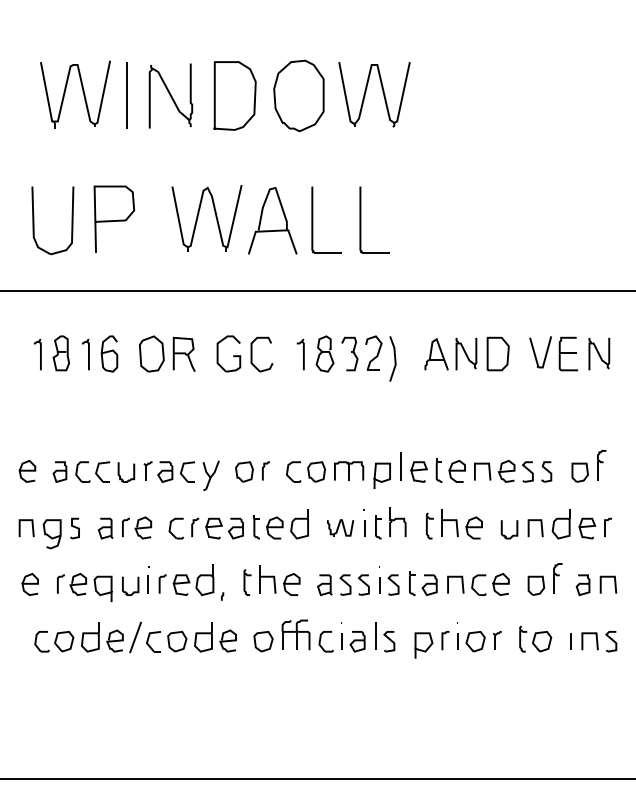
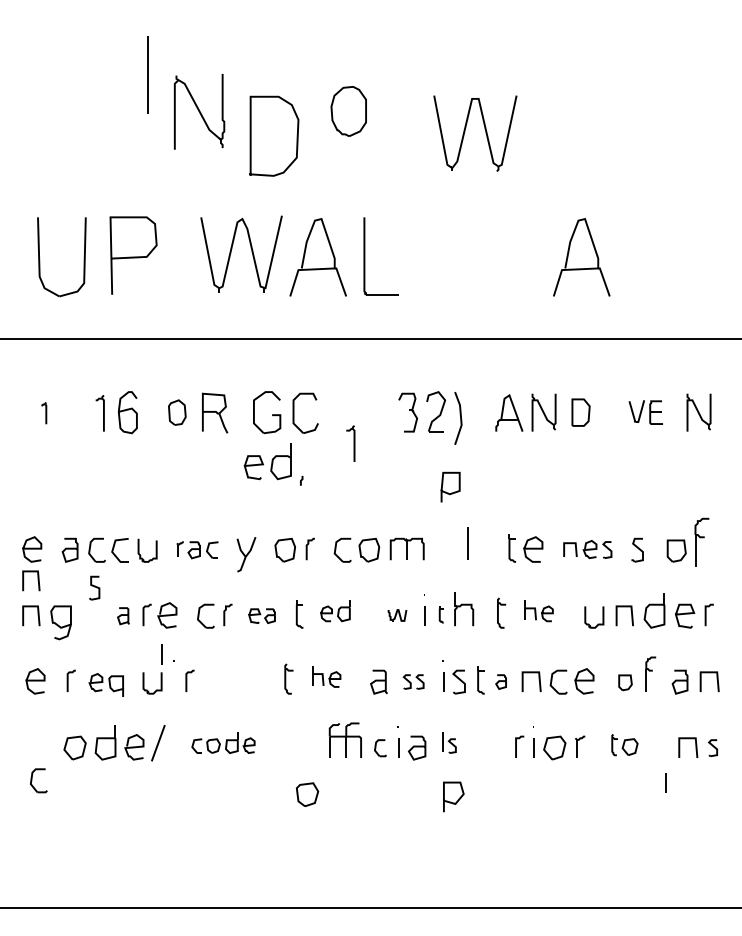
part: (82, 92) -> (96, 107), removed
part: (366, 92) -> (466, 131), moved
line: (126, 95) -> (147, 75), moved
curve: (215, 95) -> (251, 135), moved
part: (298, 95) -> (348, 111), size x0.6
part: (361, 219) -> (421, 255), removed
part: (498, 220) -> (581, 256), added
curve: (60, 352) -> (70, 410), removed
curve: (324, 352) -> (378, 410), removed
part: (151, 353) -> (176, 412), size x0.6
part: (497, 353) -> (580, 412), size x0.7
part: (553, 353) -> (645, 412), size x0.6
part: (37, 354) -> (43, 413), size x0.6
part: (300, 354) -> (350, 443), moved
part: (601, 465) -> (701, 542), size x1.4
curve: (418, 470) -> (488, 548), removed
part: (168, 471) -> (196, 549), size x0.7
part: (503, 471) -> (587, 549), size x0.7
curve: (378, 479) -> (446, 491), moved
line: (20, 498) -> (24, 581), added
part: (287, 524) -> (335, 611), size x0.6
part: (461, 524) -> (538, 611), size x0.6
part: (340, 527) -> (397, 614), size x0.6
part: (378, 527) -> (441, 614), size x0.6
part: (74, 528) -> (94, 588), moved
part: (105, 528) -> (123, 616), size x0.7
part: (224, 528) -> (261, 616), size x0.6
part: (279, 580) -> (326, 676), size x0.6
part: (198, 582) -> (273, 464), moved
line: (147, 584) -> (160, 654), moved
part: (354, 584) -> (413, 681), size x0.6
part: (429, 584) -> (501, 681), size x0.6
part: (535, 585) -> (624, 682), size x0.7
part: (90, 587) -> (105, 684), size x0.7
part: (191, 637) -> (223, 743), size x0.6
part: (385, 637) -> (449, 743), size x0.6
part: (535, 638) -> (624, 744), size x0.7
part: (41, 641) -> (38, 780), moved
part: (263, 641) -> (307, 794), moved
part: (325, 641) -> (379, 747), size x0.7
line: (570, 641) -> (665, 782), moved
part: (611, 641) -> (713, 747), size x0.7
curve: (422, 649) -> (452, 801), moved

